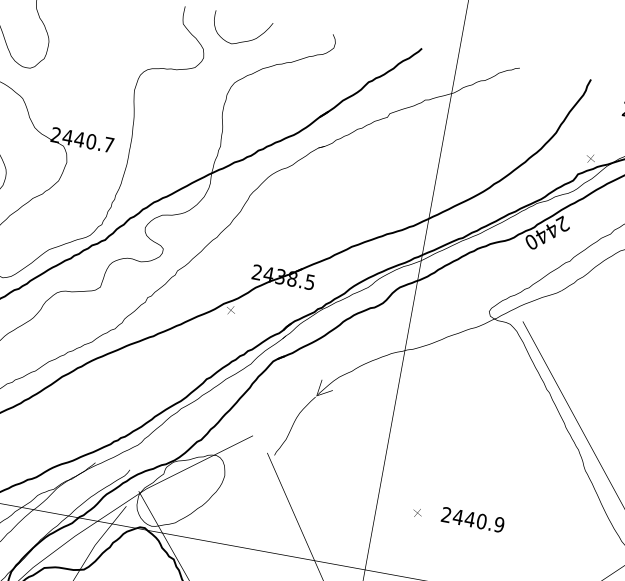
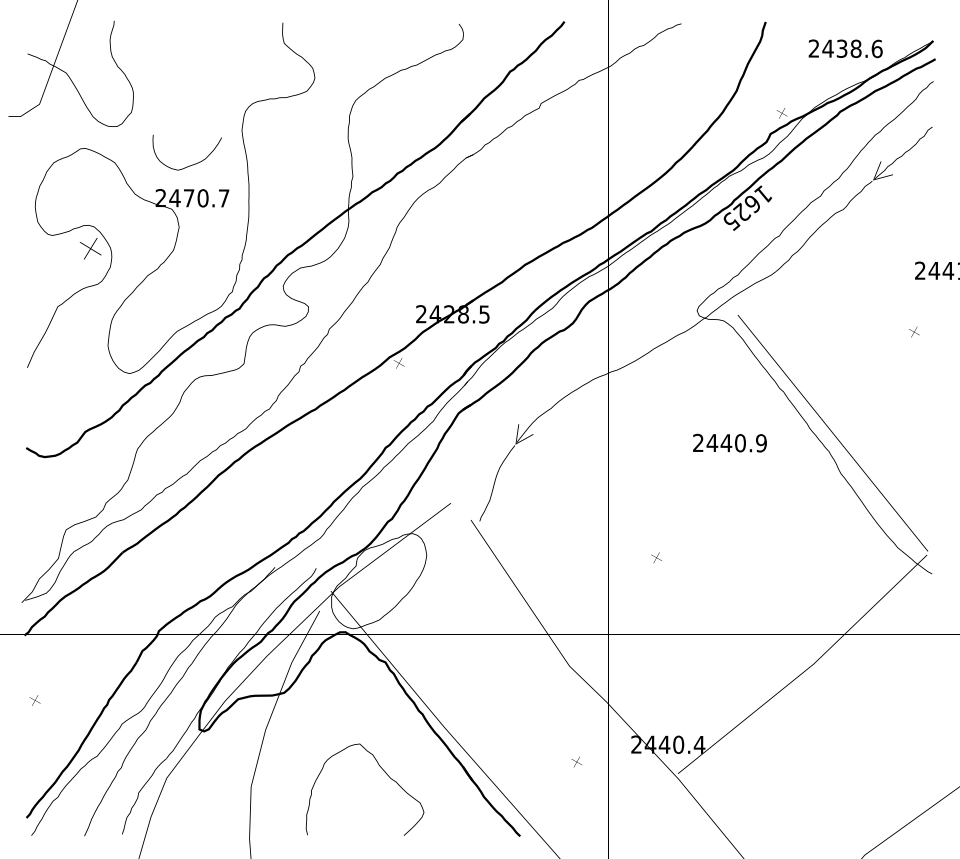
curve: (241, 41) -> (189, 165), moved
text: (79, 139) -> (188, 198), 2440.7 -> 2470.7
text: (548, 232) -> (748, 207), 2440 -> 1625
text: (280, 276) -> (449, 314), 2438.5 -> 2428.5
text: (472, 519) -> (729, 442), moved

